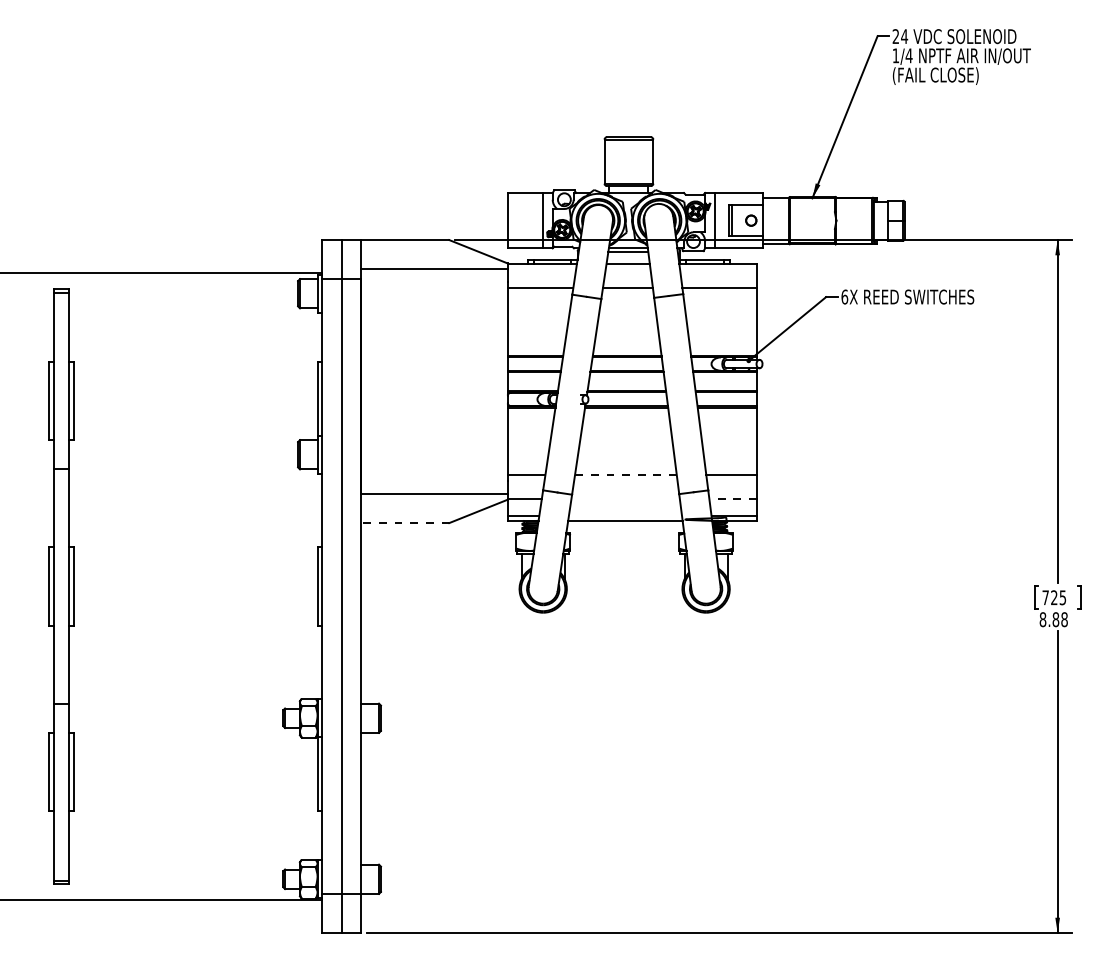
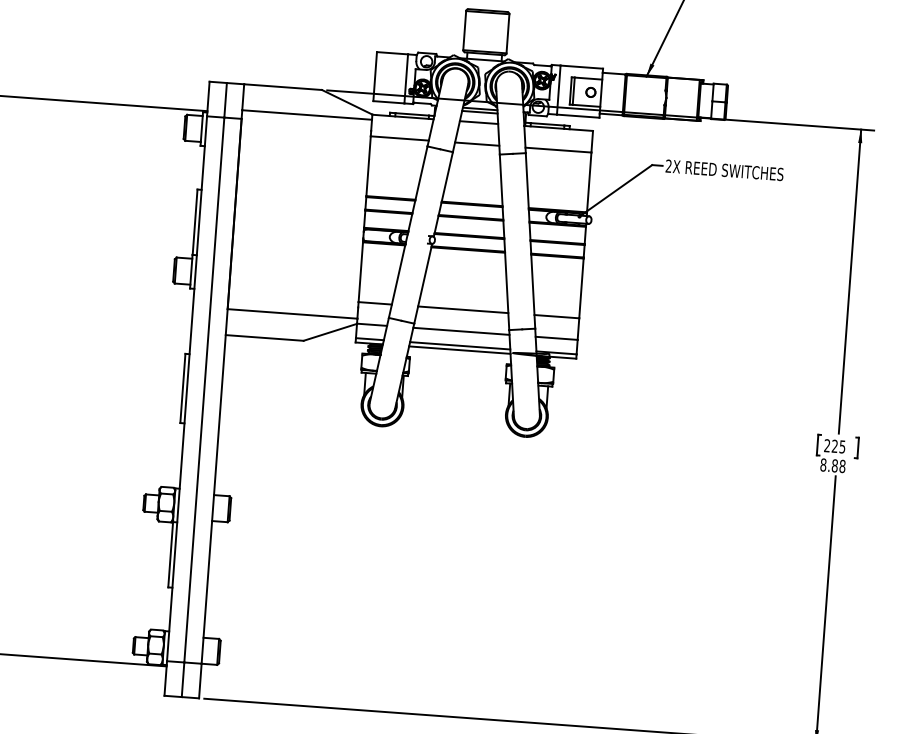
text: (844, 296) -> (668, 165), 6X -> 2X
line: (625, 475) -> (462, 310), dashed -> solid
line: (625, 499) -> (461, 331), added
line: (733, 499) -> (556, 338), dashed -> solid
line: (625, 515) -> (460, 345), added
line: (405, 523) -> (264, 338), dashed -> solid
text: (1045, 597) -> (827, 445), 725 -> 225

